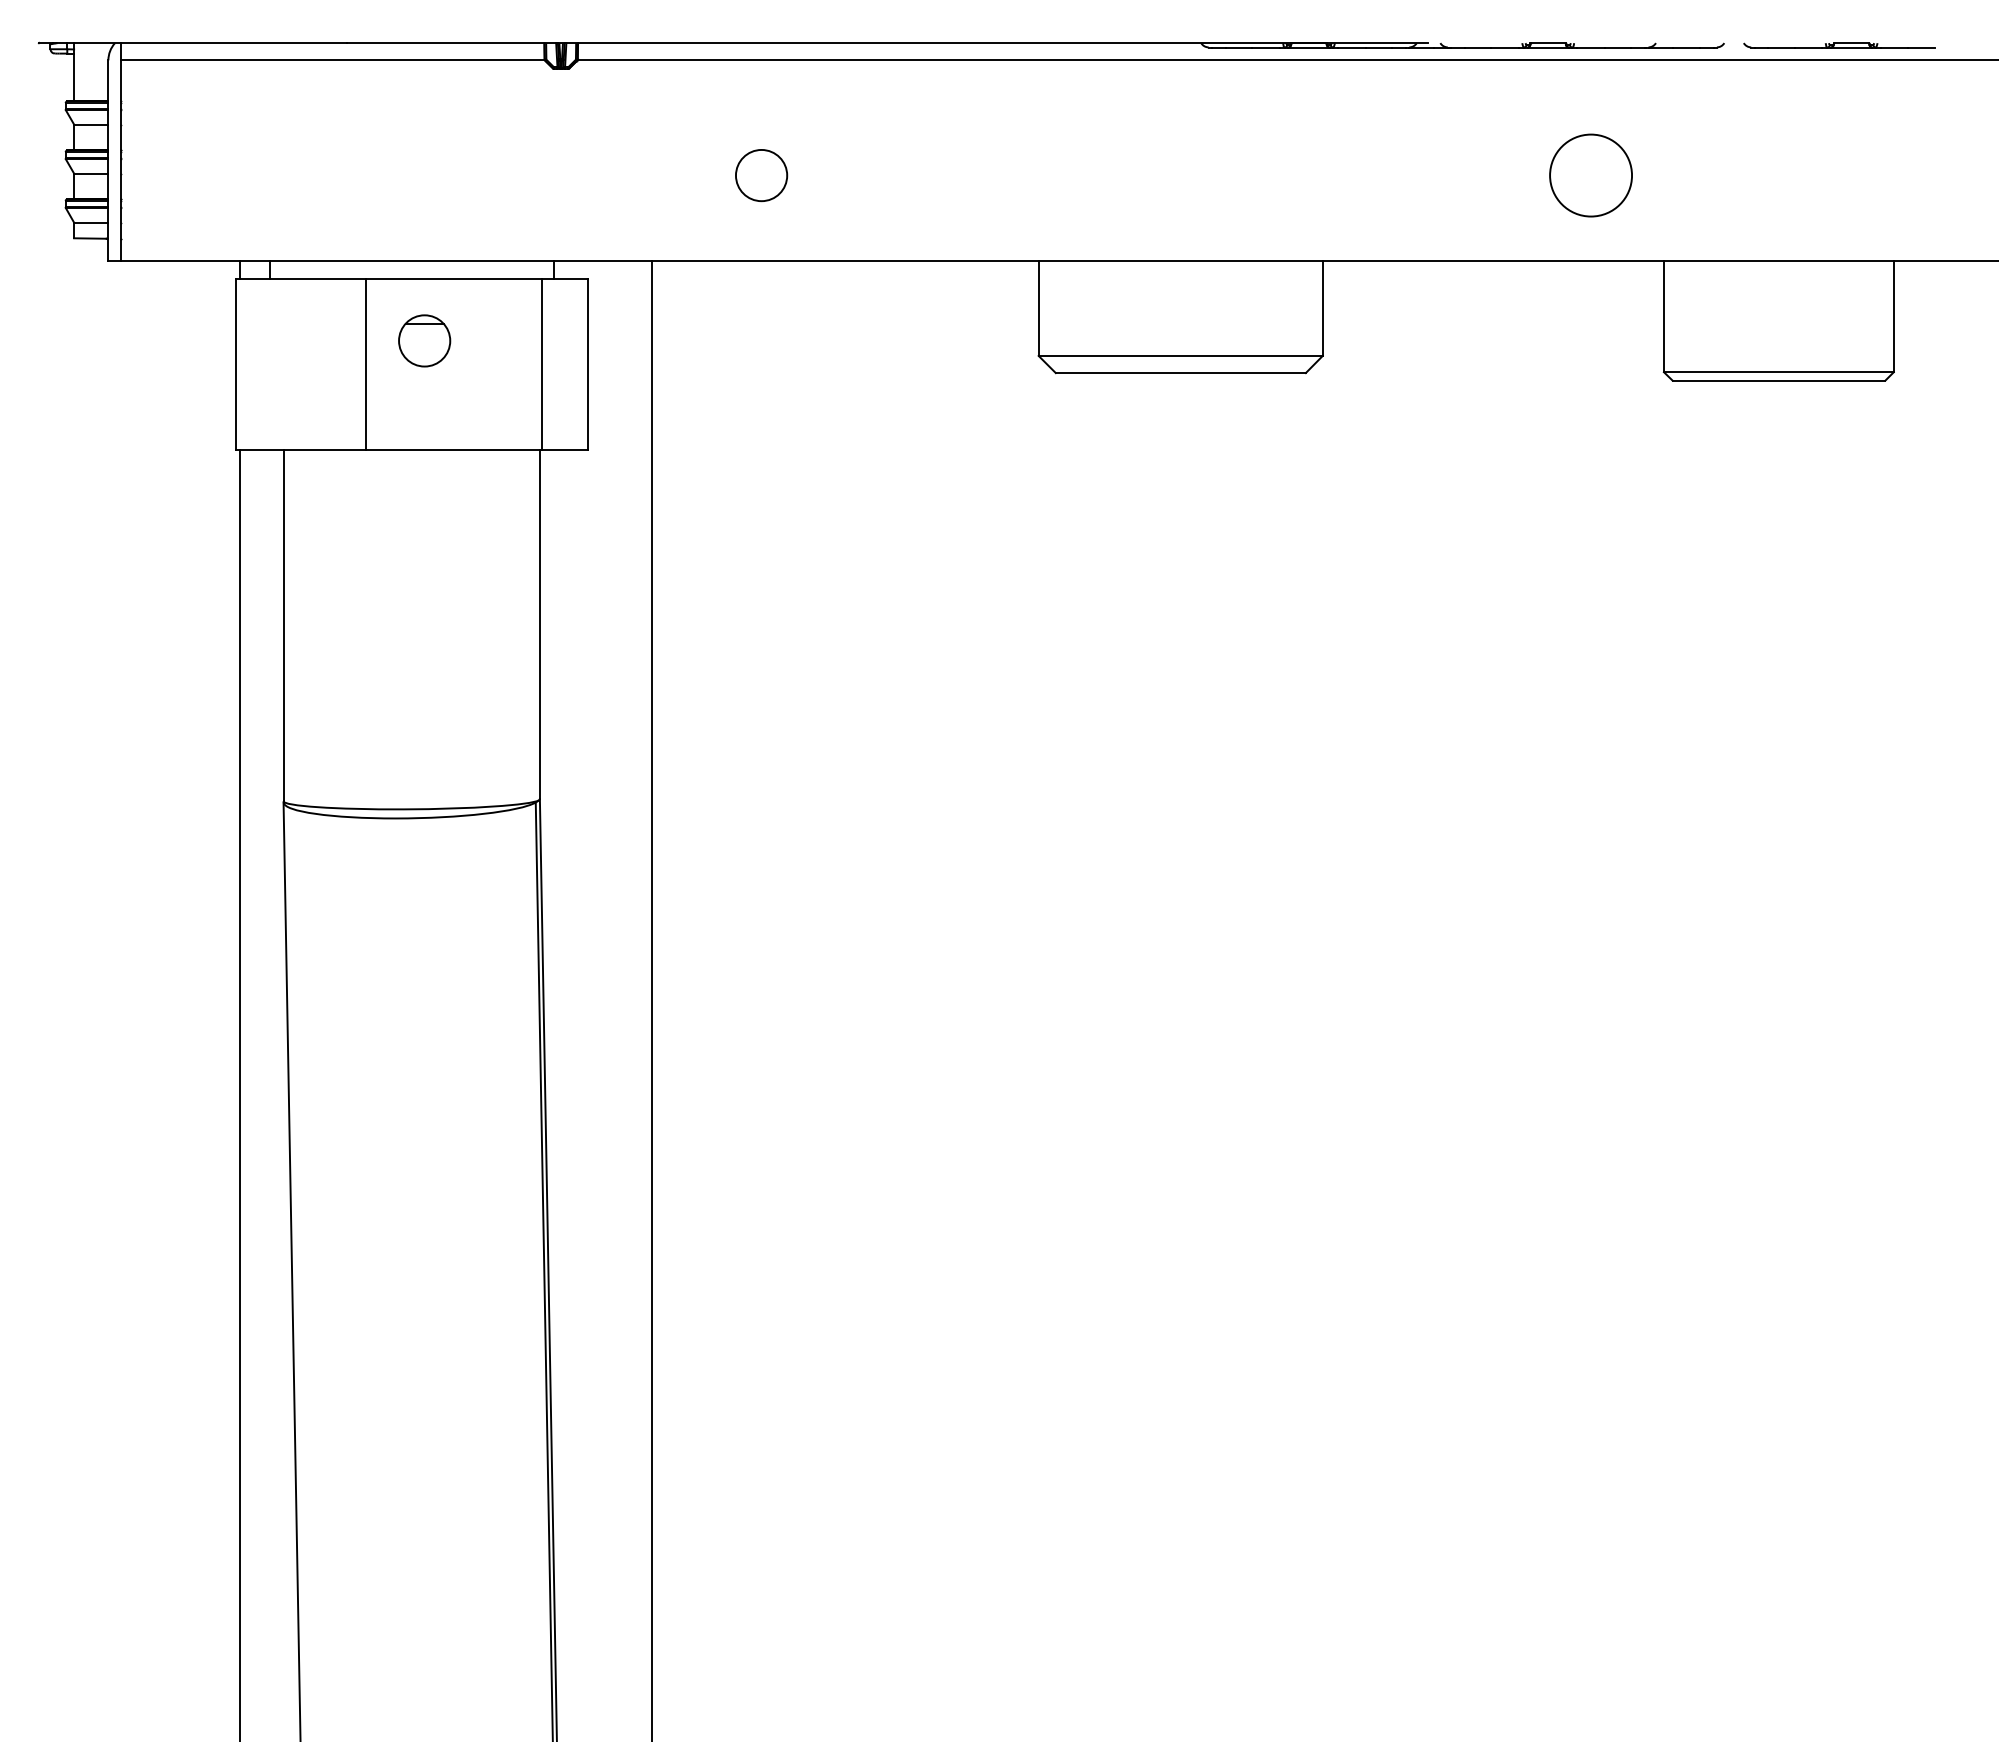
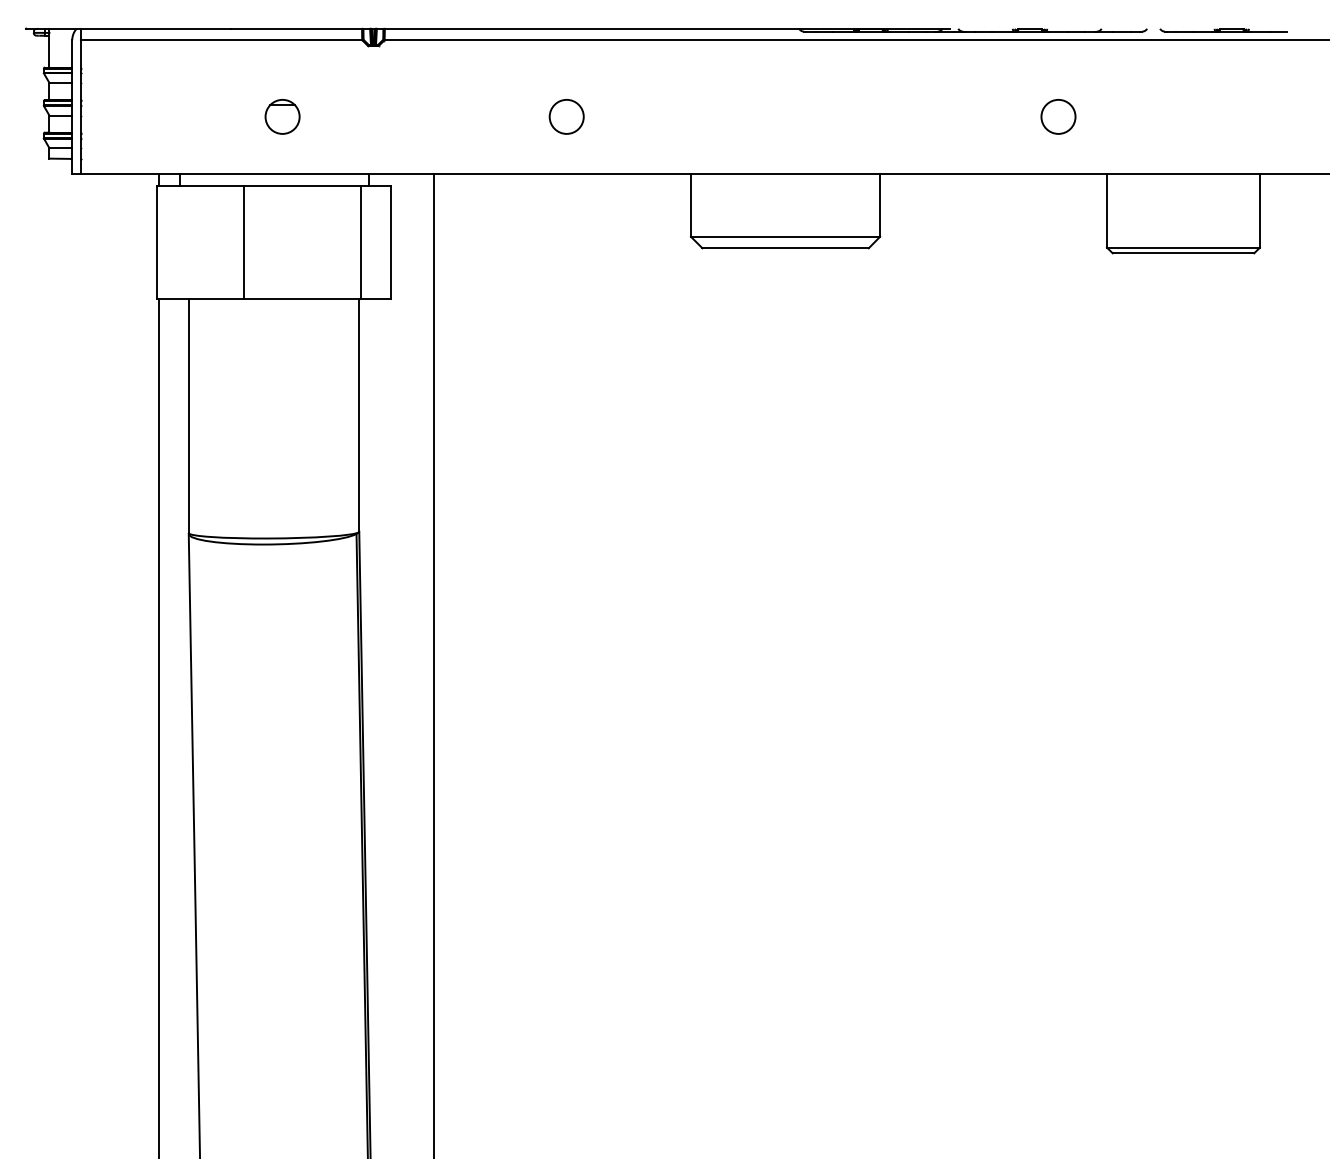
circle: (761, 174) -> (566, 116), moved
circle: (1591, 174) -> (1058, 116), size x0.62
part: (424, 340) -> (282, 116), moved

